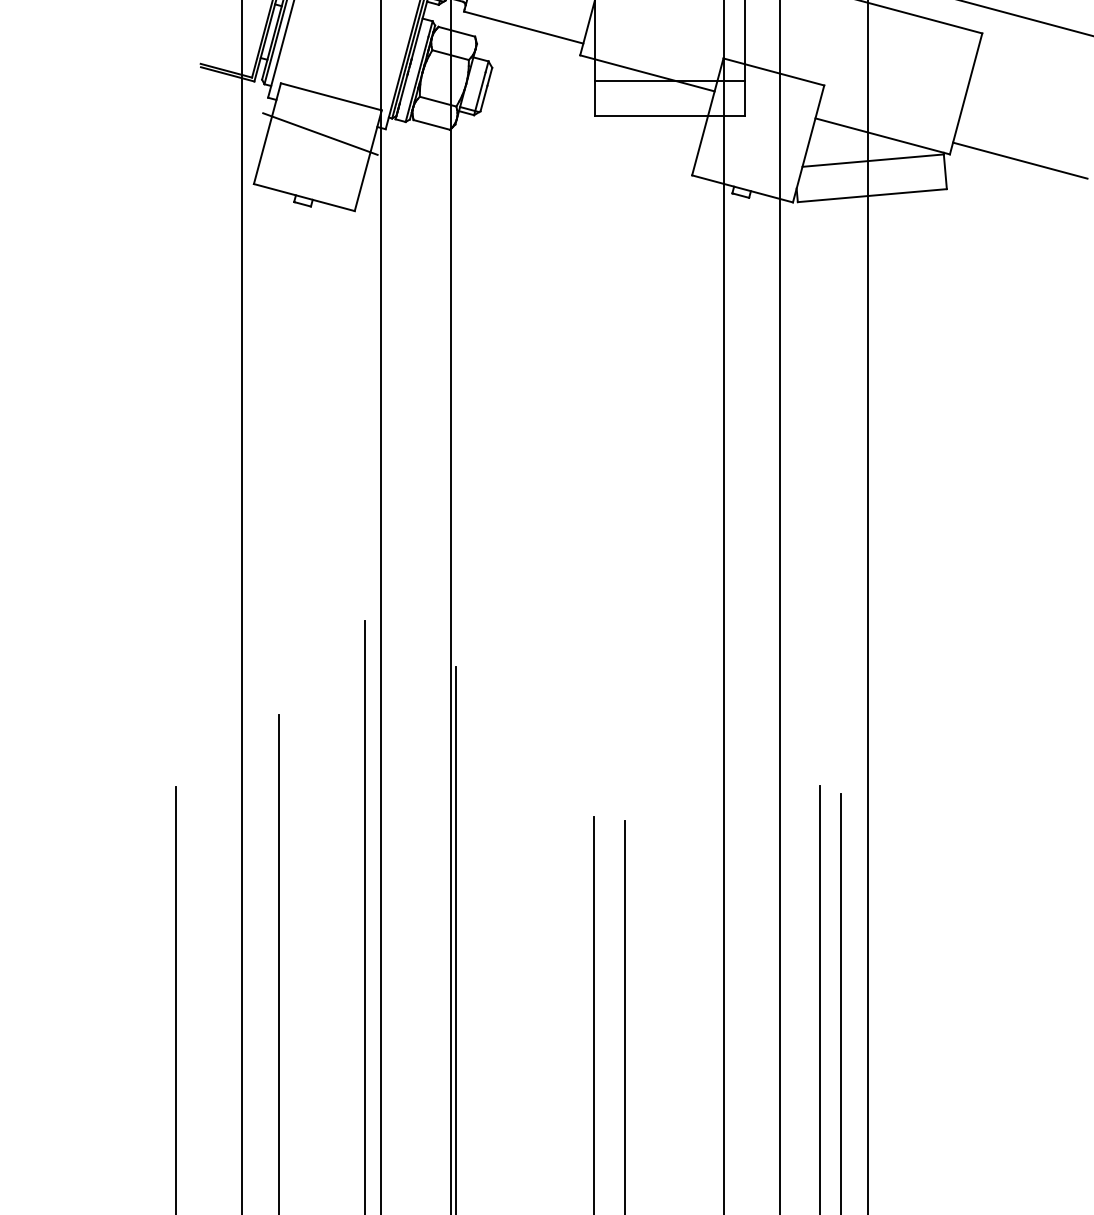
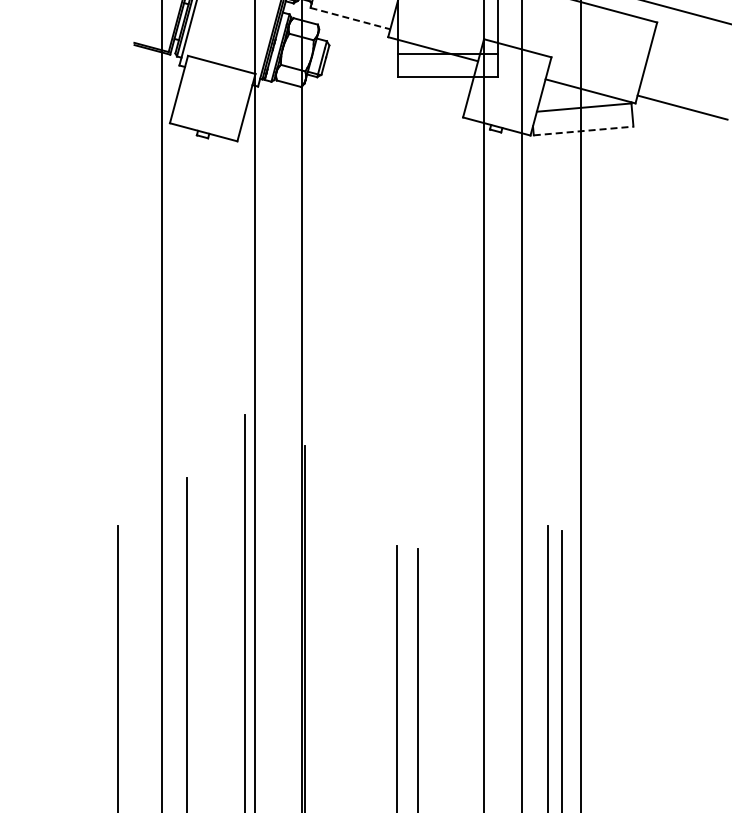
line: (523, 27) -> (350, 18), solid -> dashed
line: (320, 133) -> (214, 89), removed
line: (873, 194) -> (584, 130), solid -> dashed

